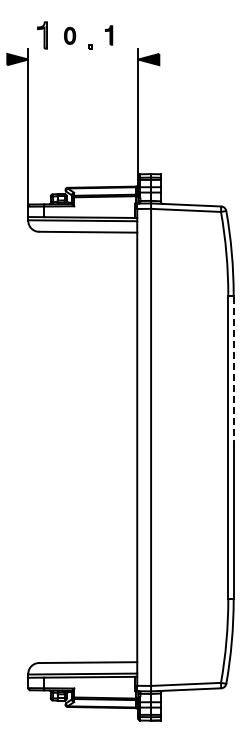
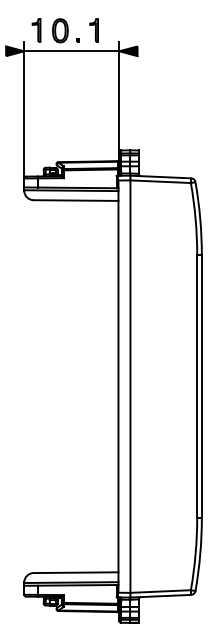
part: (69, 35) -> (59, 30), size x1.67
part: (108, 35) -> (93, 30), size x1.43
line: (83, 59) -> (72, 51), added
line: (233, 371) -> (201, 321), dashed -> solid

